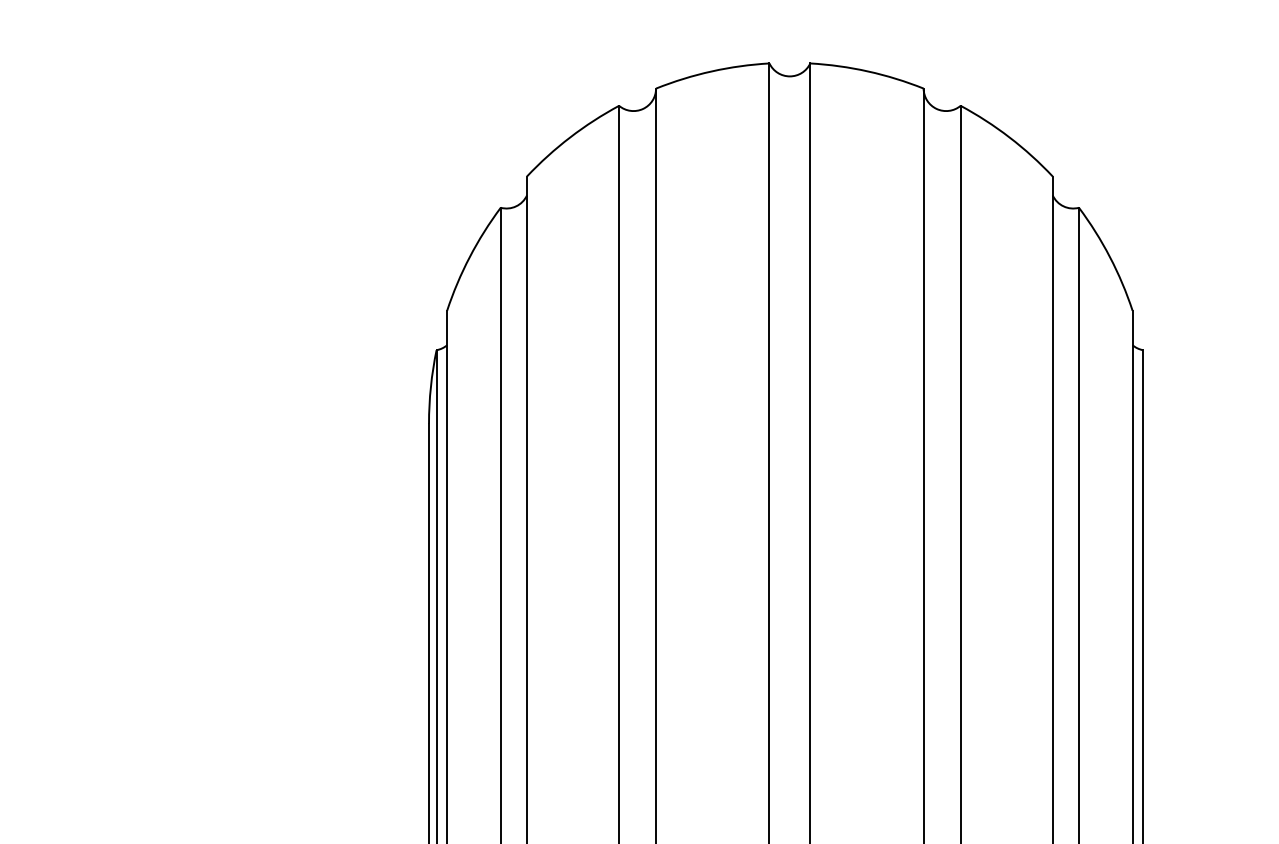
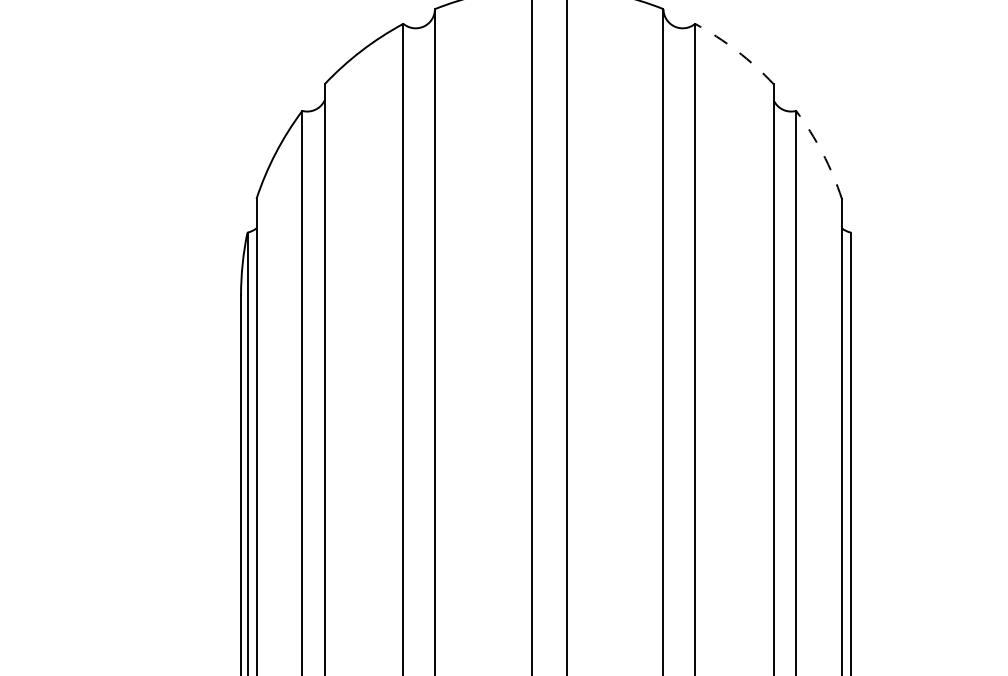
arc: (1009, 137) -> (736, 50), solid -> dashed
arc: (1109, 257) -> (822, 153), solid -> dashed

